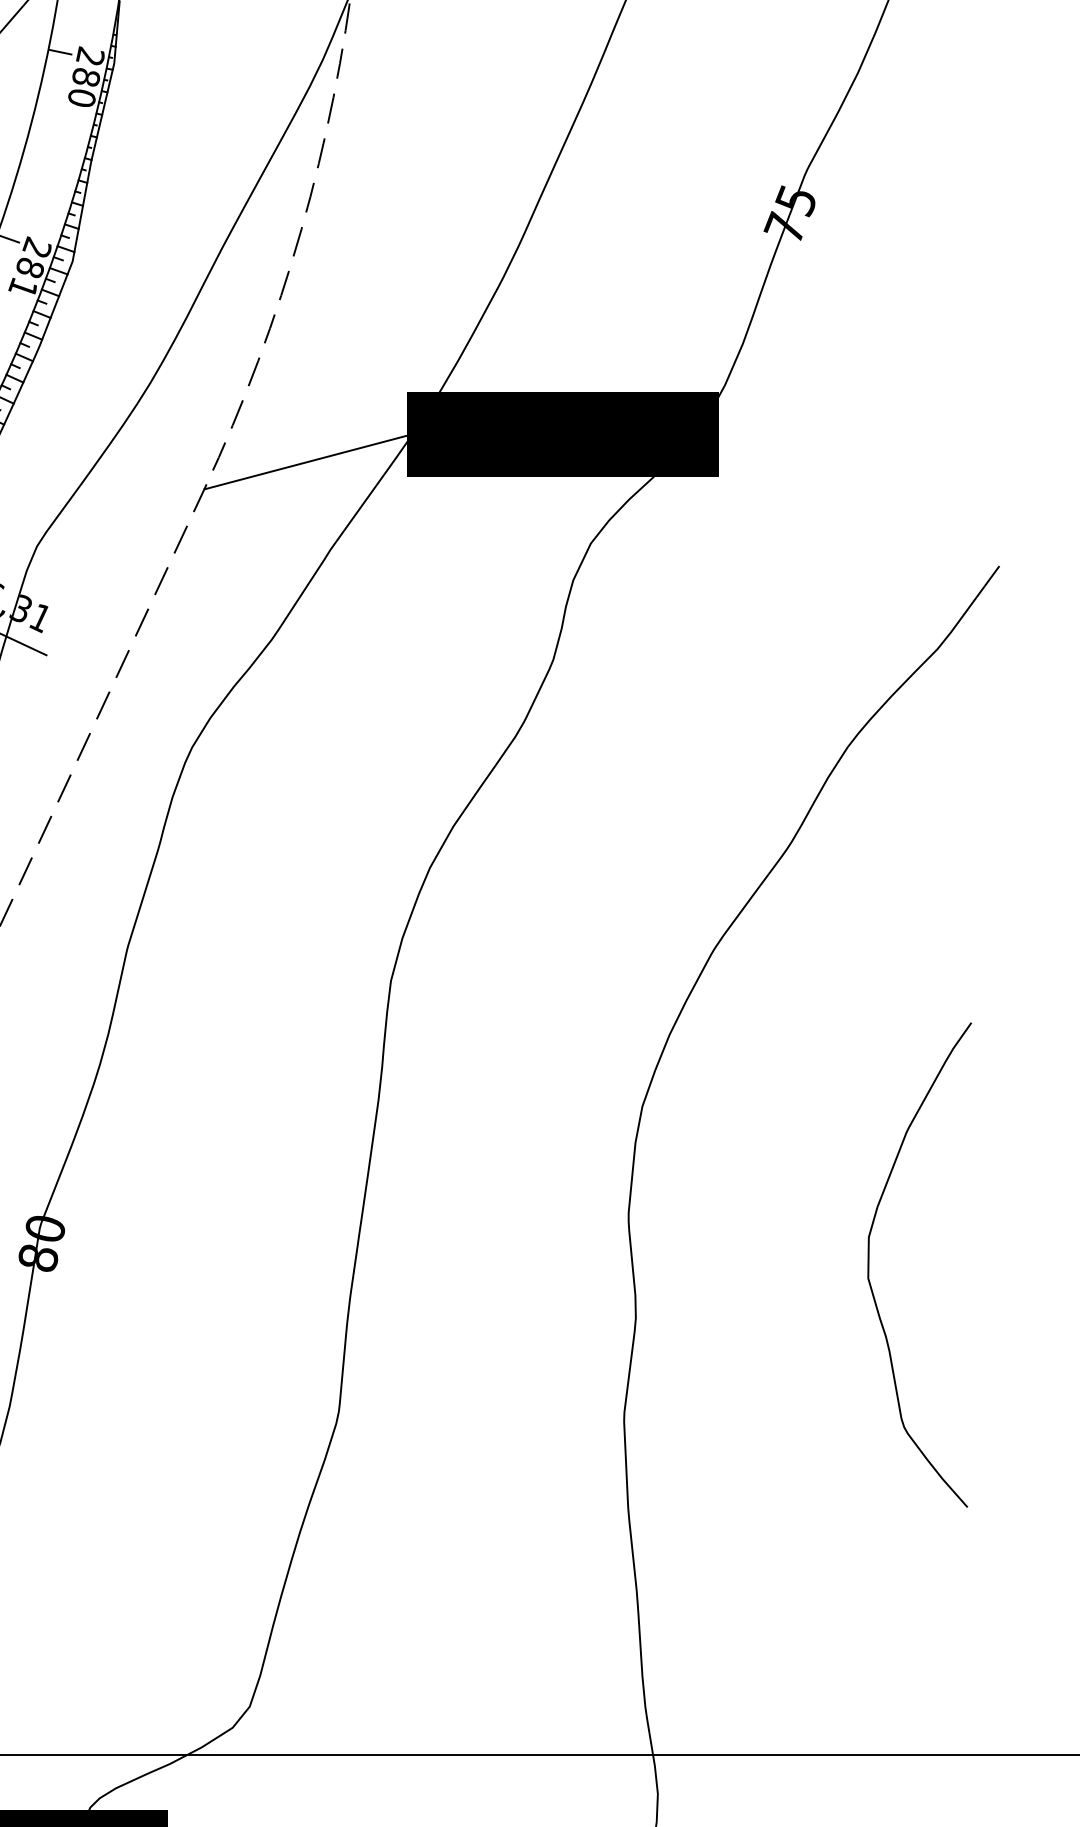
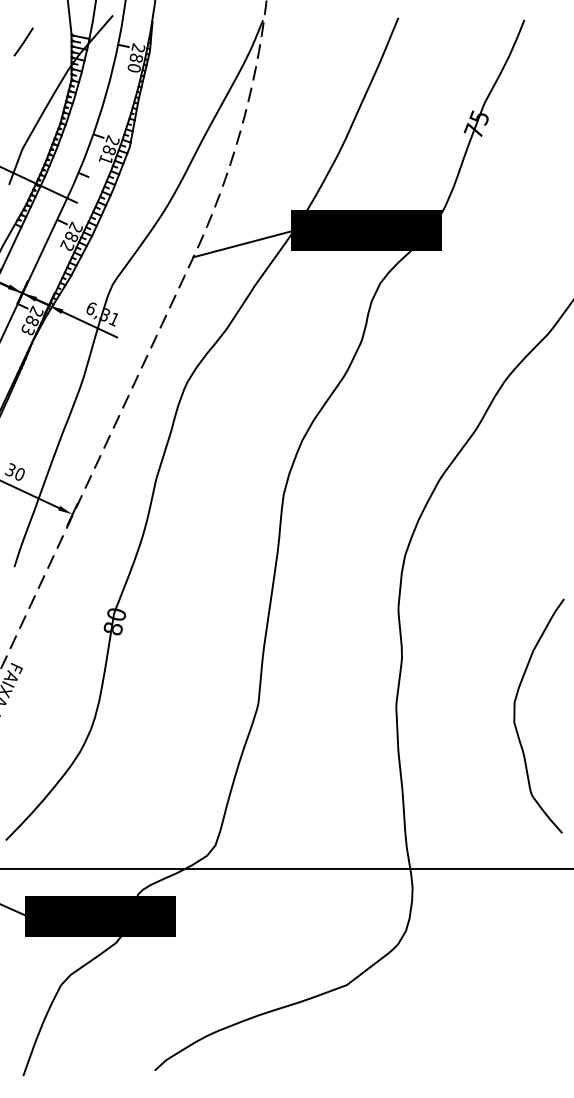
curve: (870, 1263) -> (515, 715), moved

